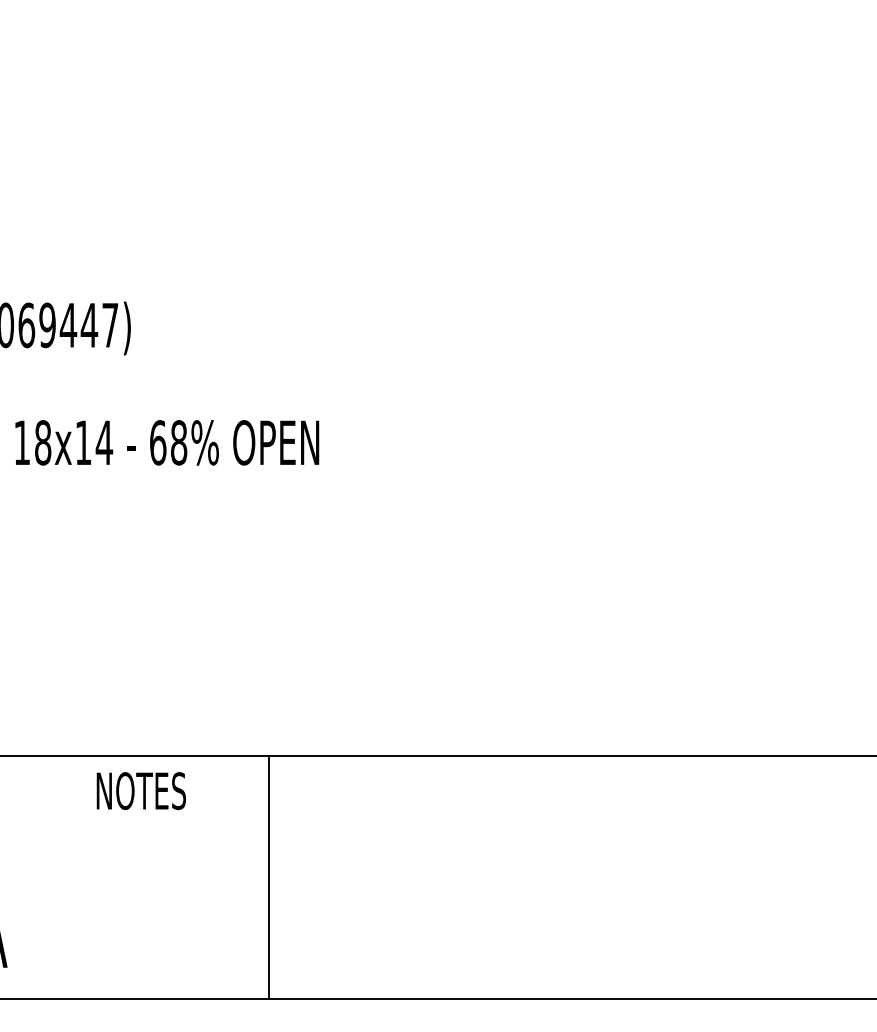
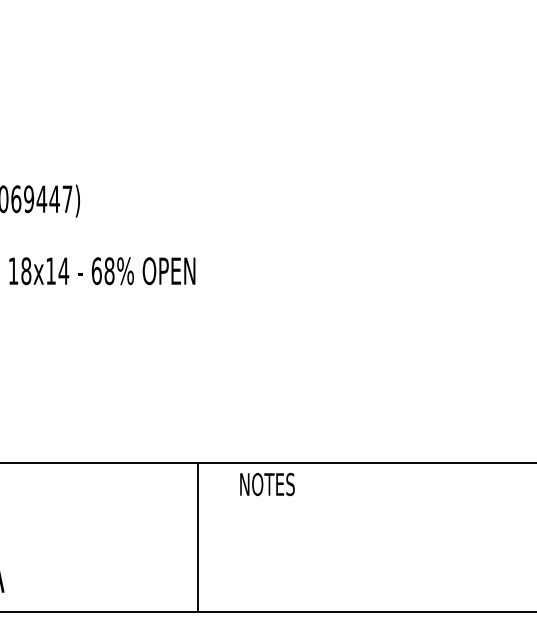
text: (141, 791) -> (267, 484), moved
line: (268, 877) -> (197, 537), moved

